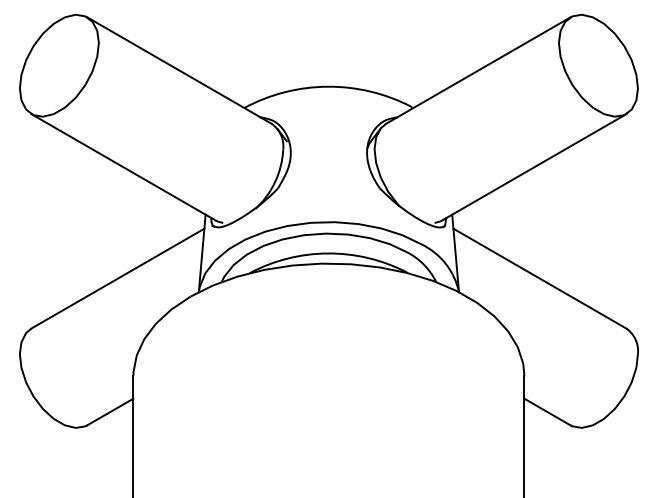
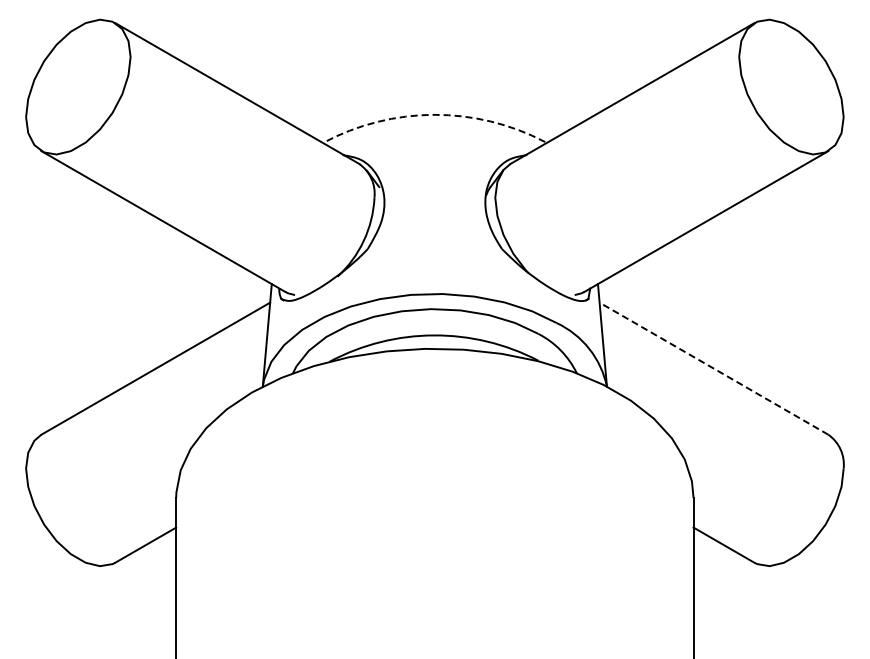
arc: (327, 86) -> (433, 114), solid -> dashed
line: (539, 278) -> (713, 368), solid -> dashed

